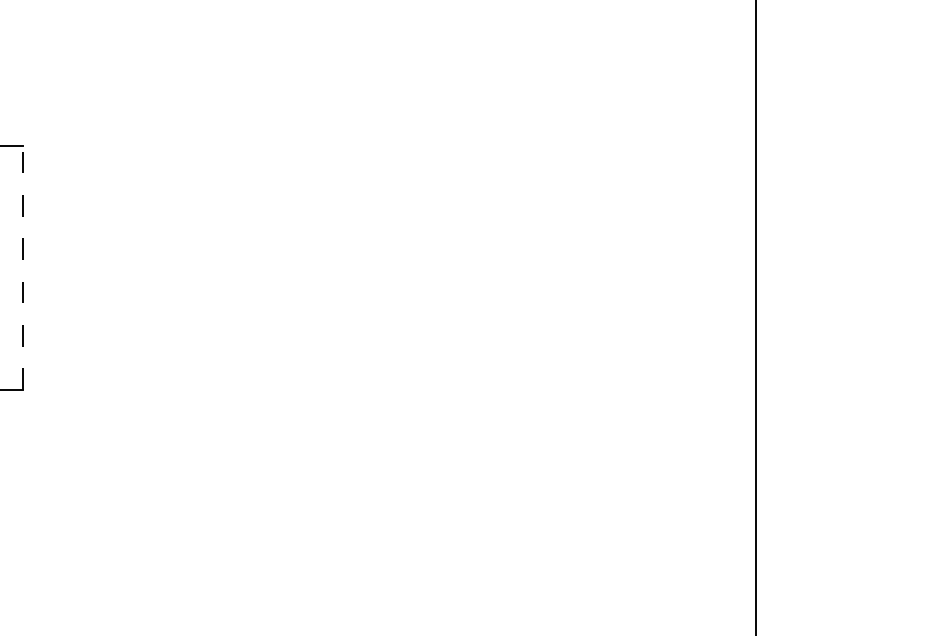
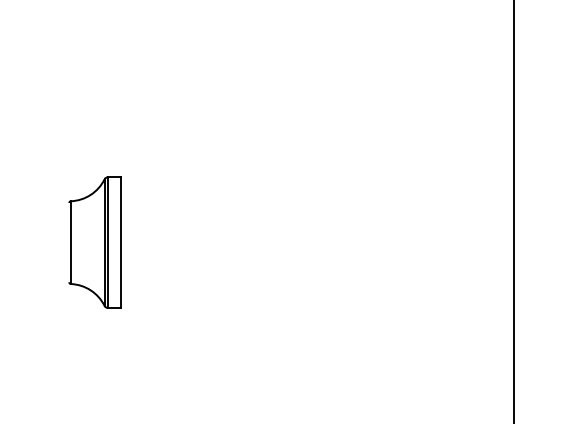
line: (23, 267) -> (121, 242), dashed -> solid

